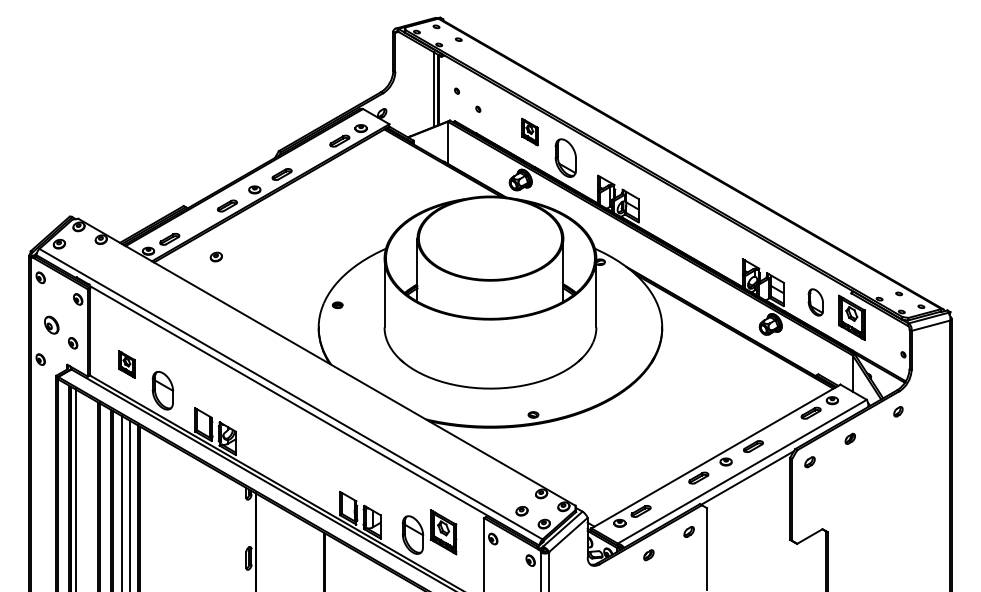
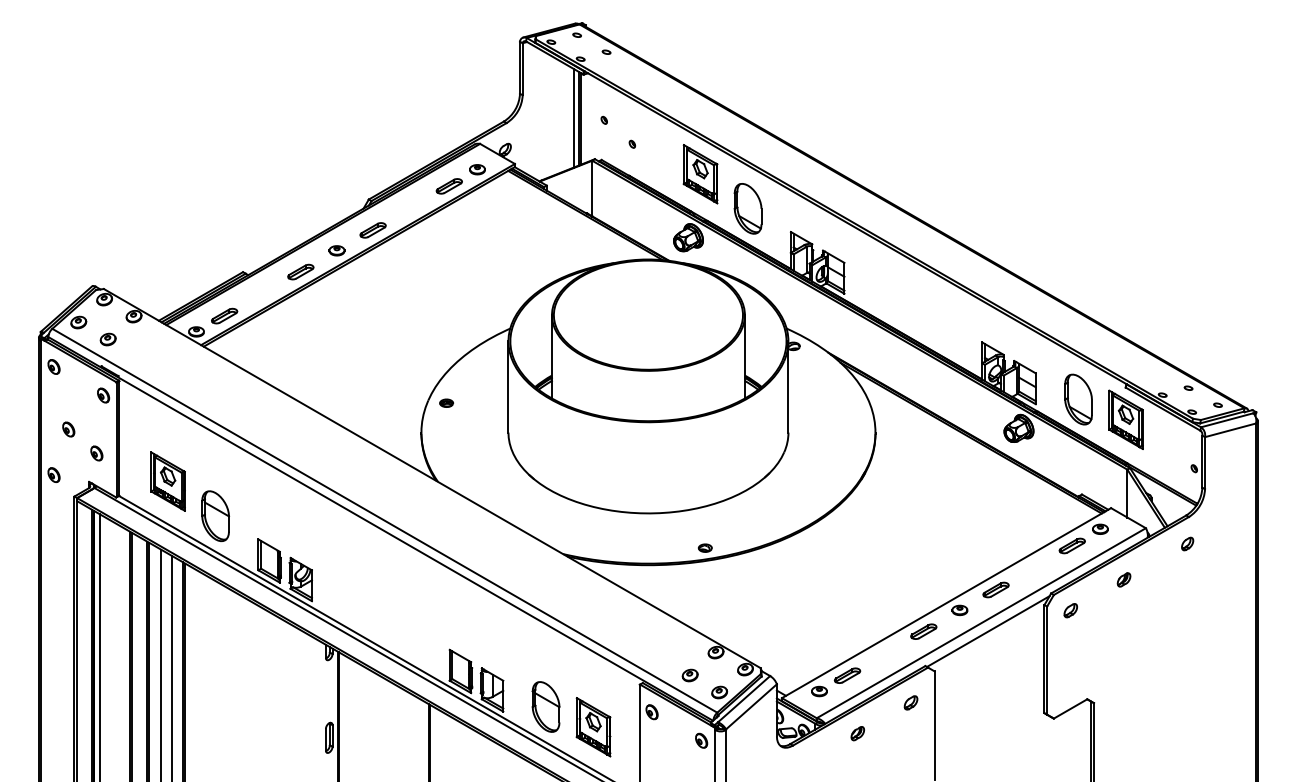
part: (529, 132) -> (700, 174), size x1.67
part: (215, 257) -> (107, 339), moved
part: (815, 302) -> (1078, 399), size x1.43
part: (51, 325) -> (68, 429), size x0.62
part: (126, 364) -> (167, 481), size x1.67
part: (443, 532) -> (593, 727), moved

